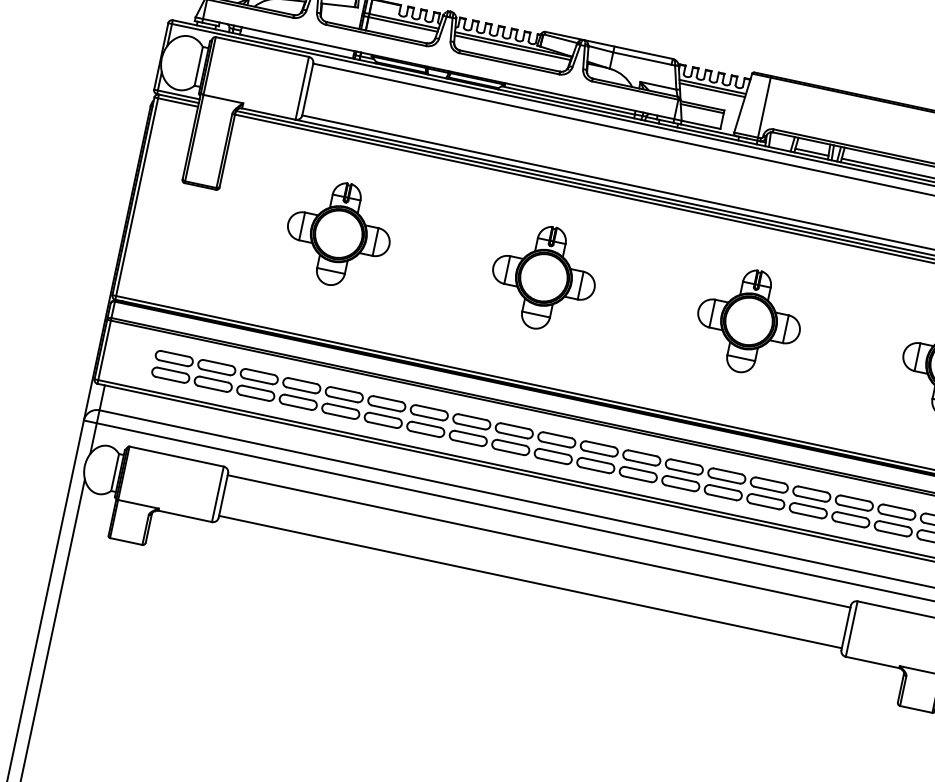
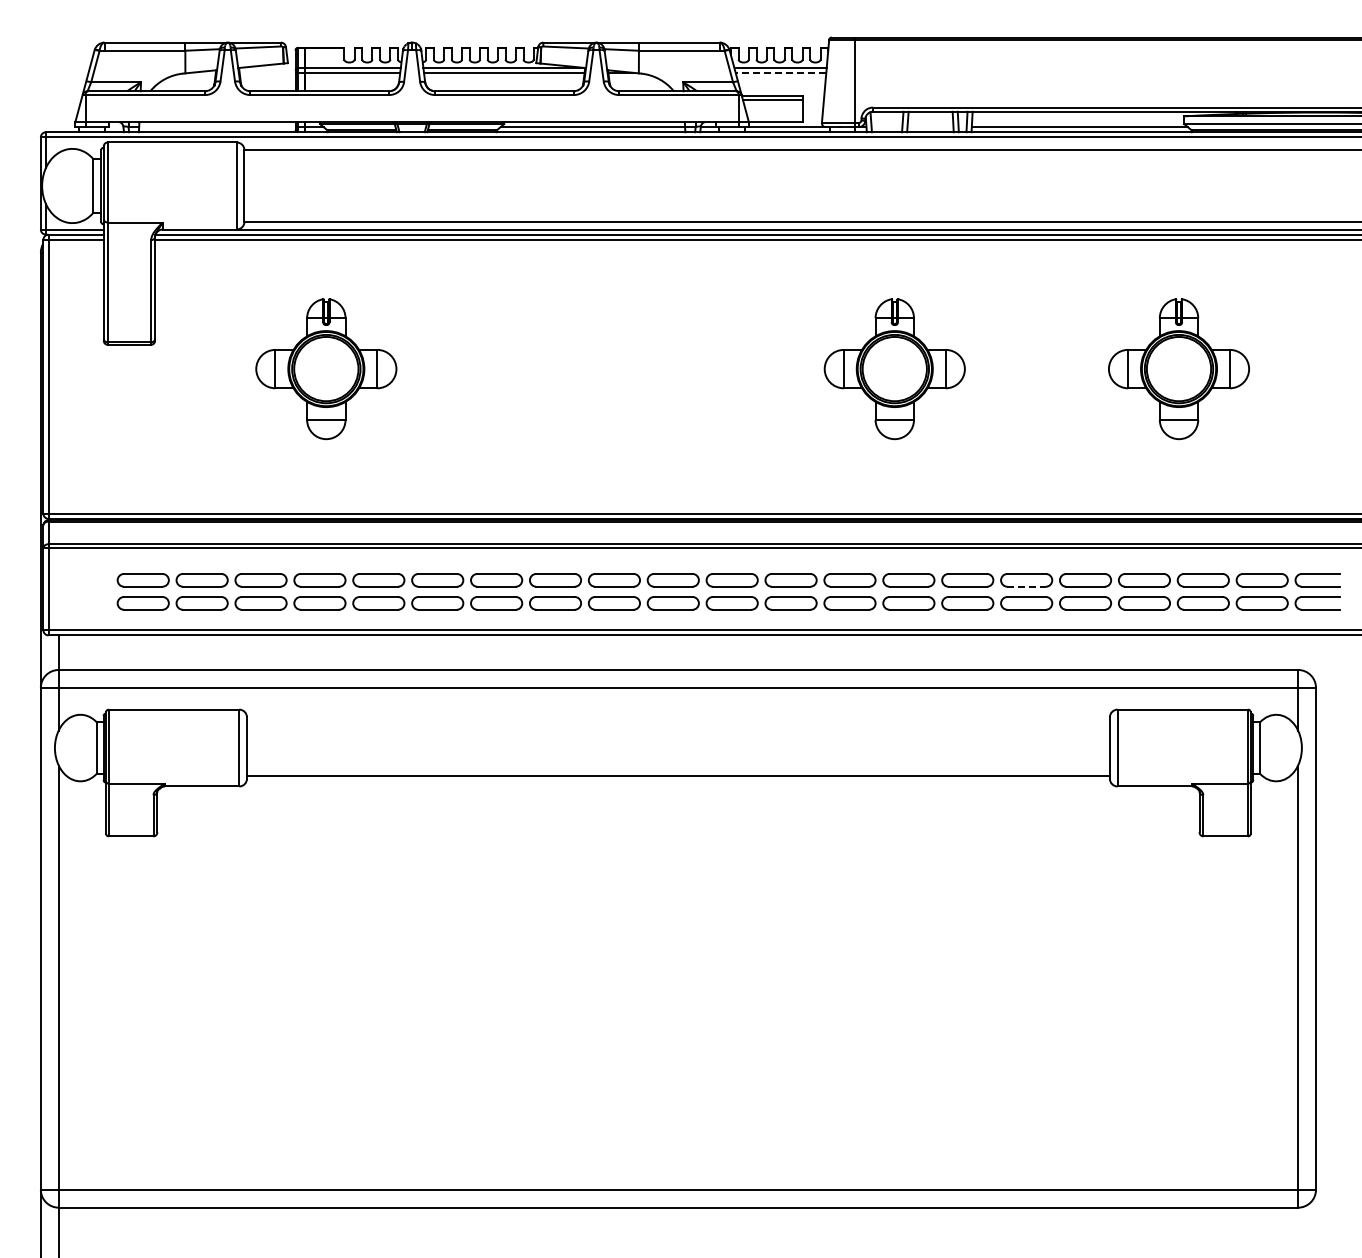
line: (712, 89) -> (780, 72), solid -> dashed
line: (811, 152) -> (930, 127), removed
part: (543, 278) -> (610, 369), removed
line: (811, 498) -> (1027, 586), solid -> dashed
line: (538, 540) -> (677, 719), removed

